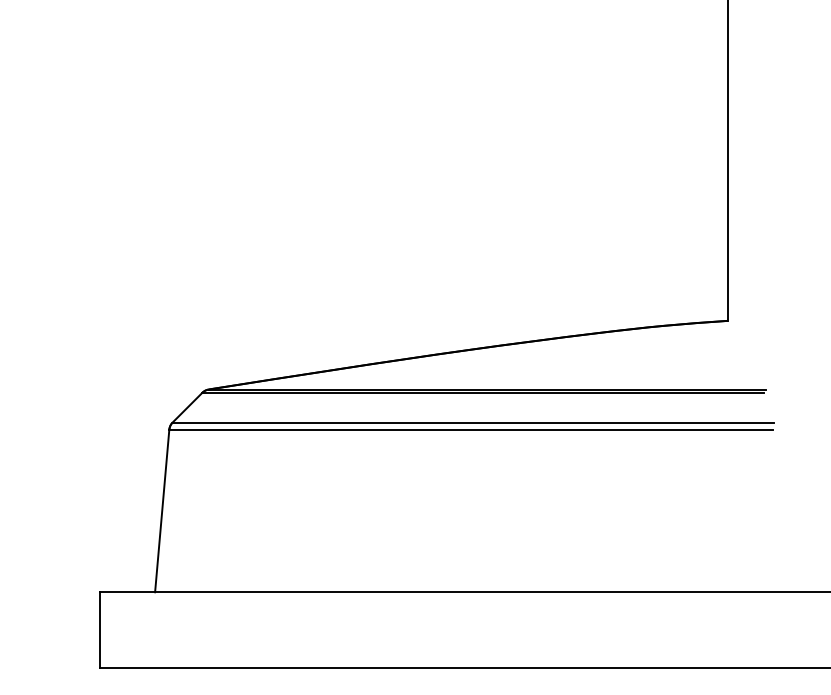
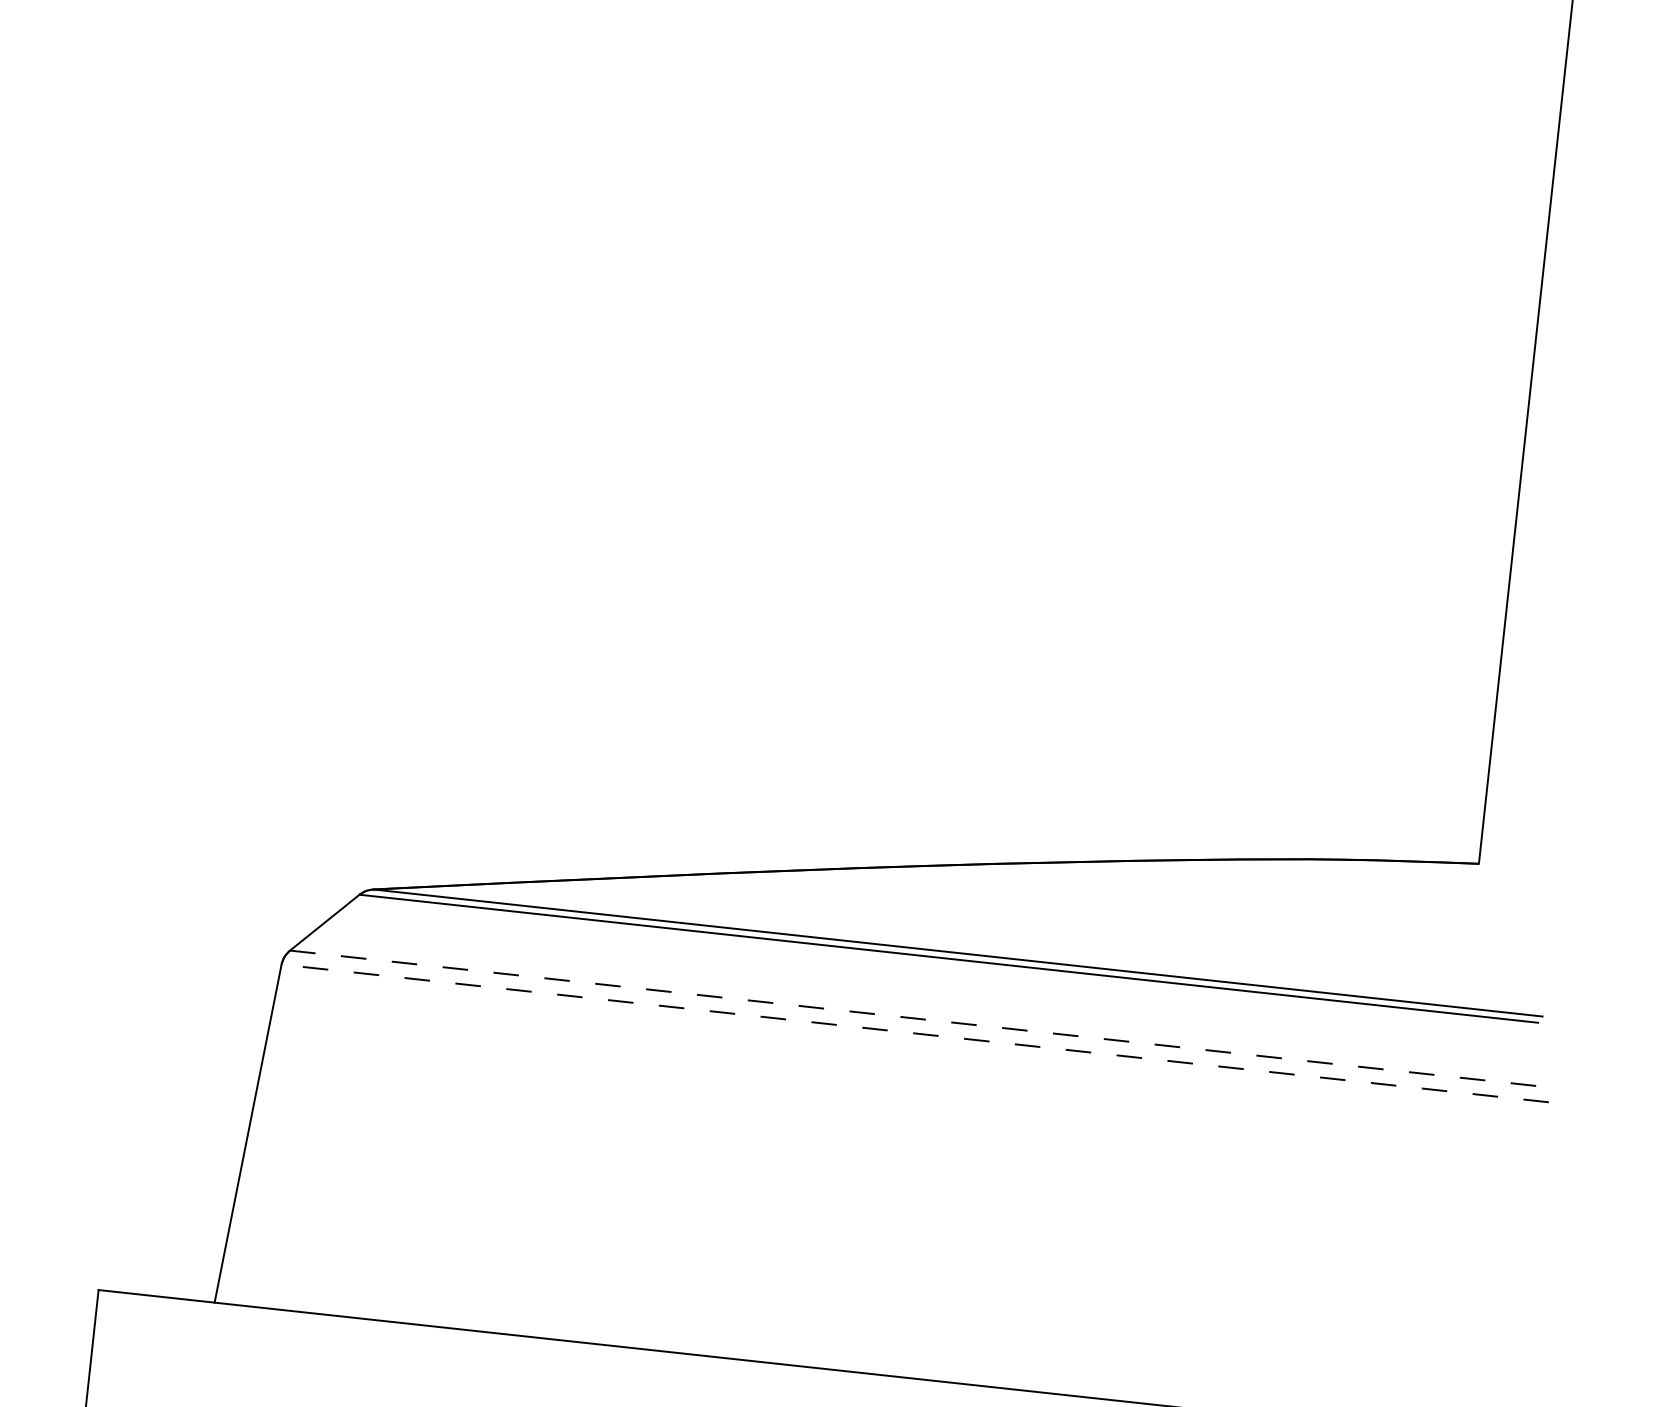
line: (473, 422) -> (921, 1019), solid -> dashed
line: (470, 429) -> (913, 1033), solid -> dashed

